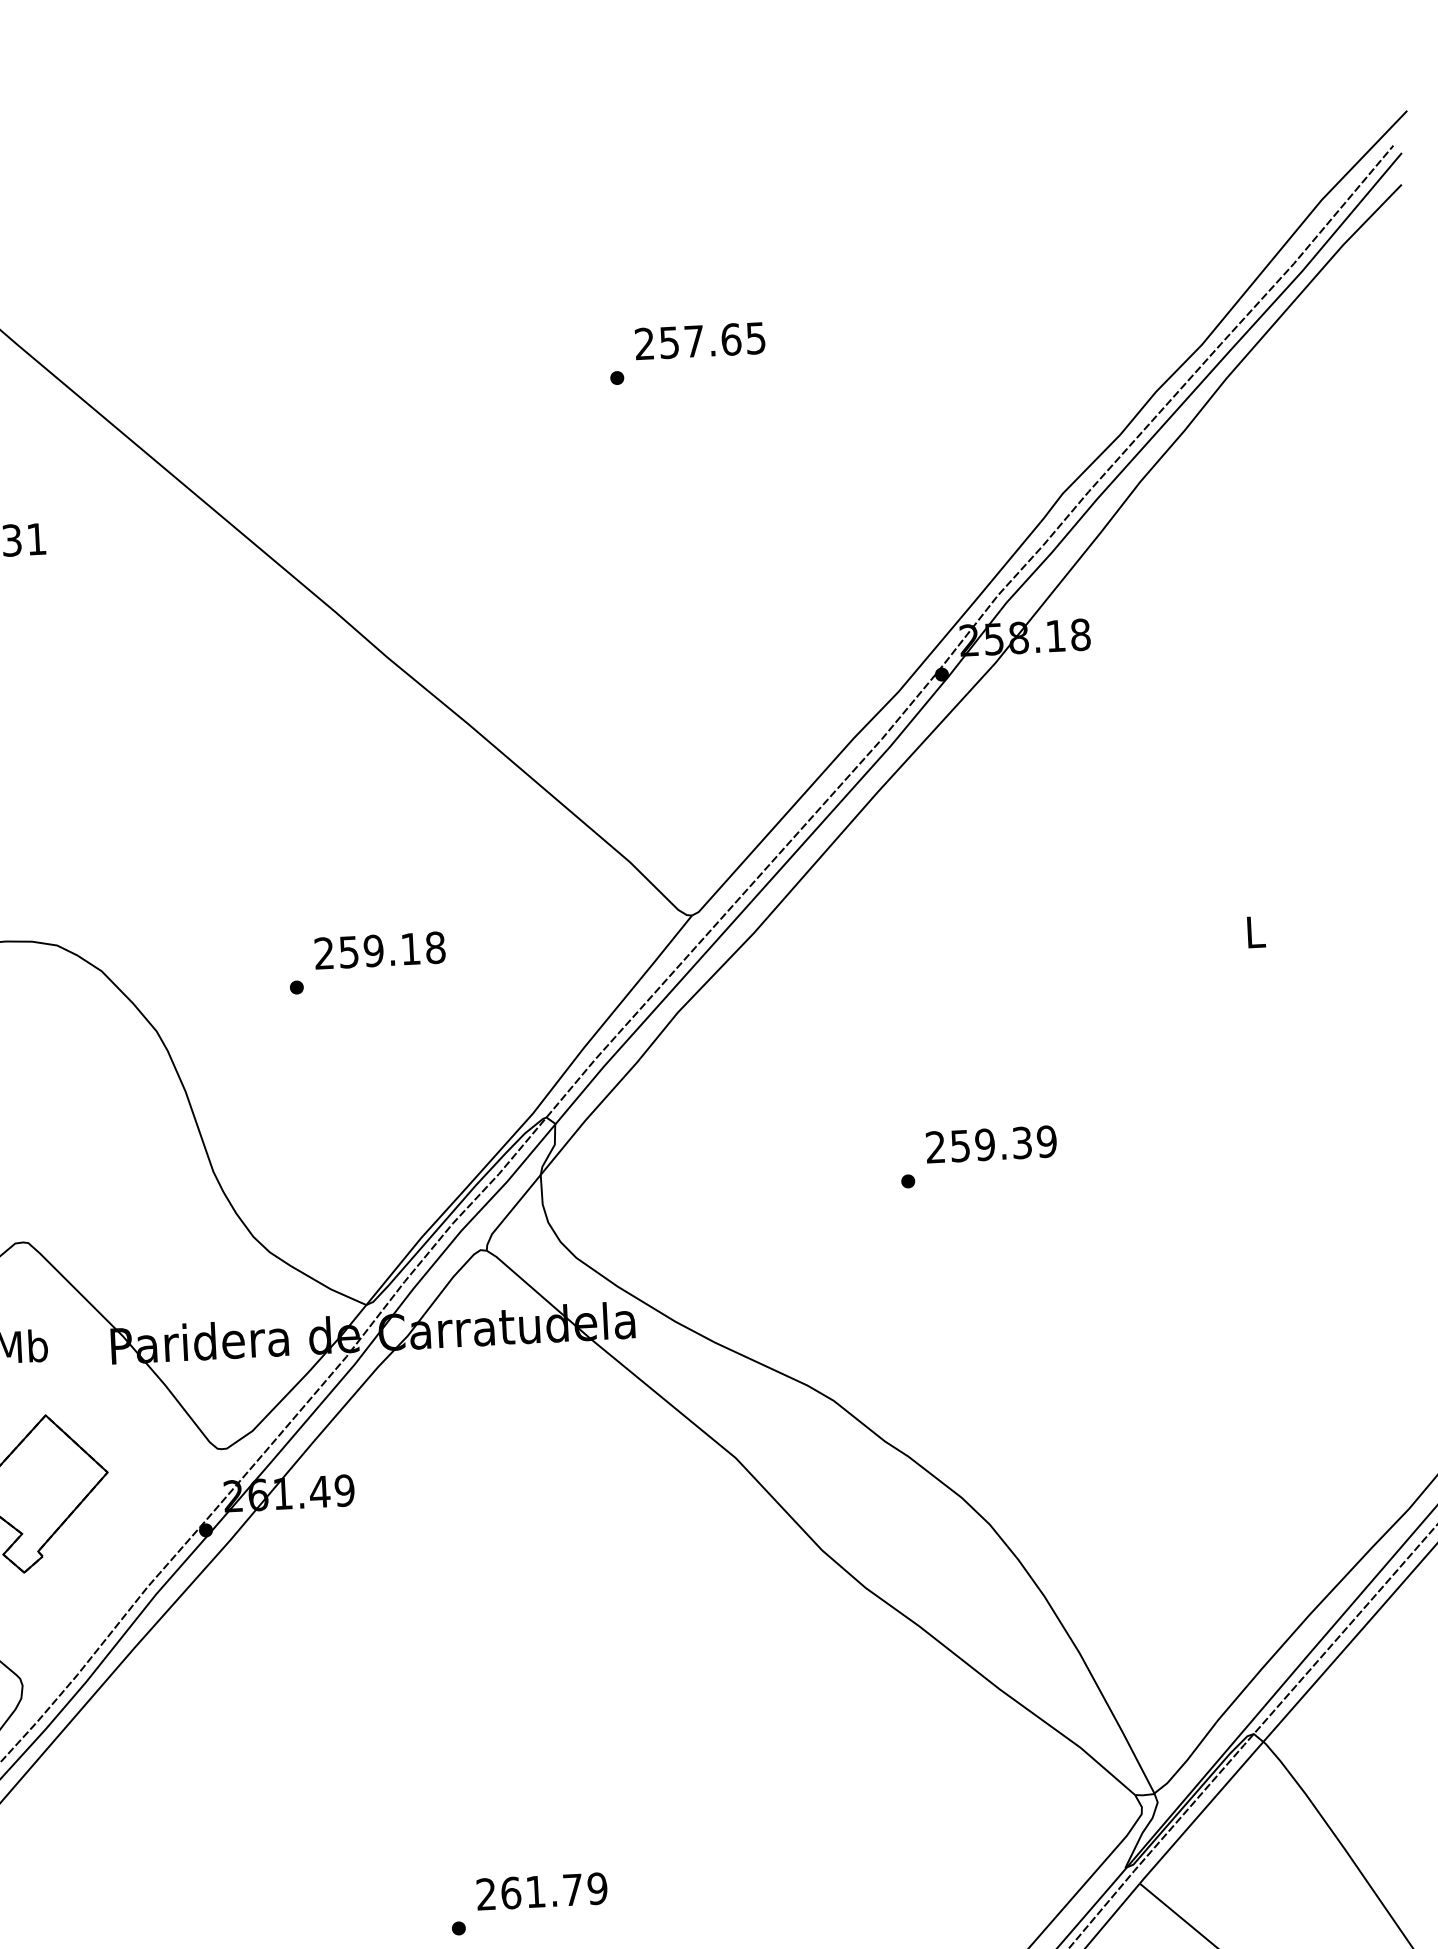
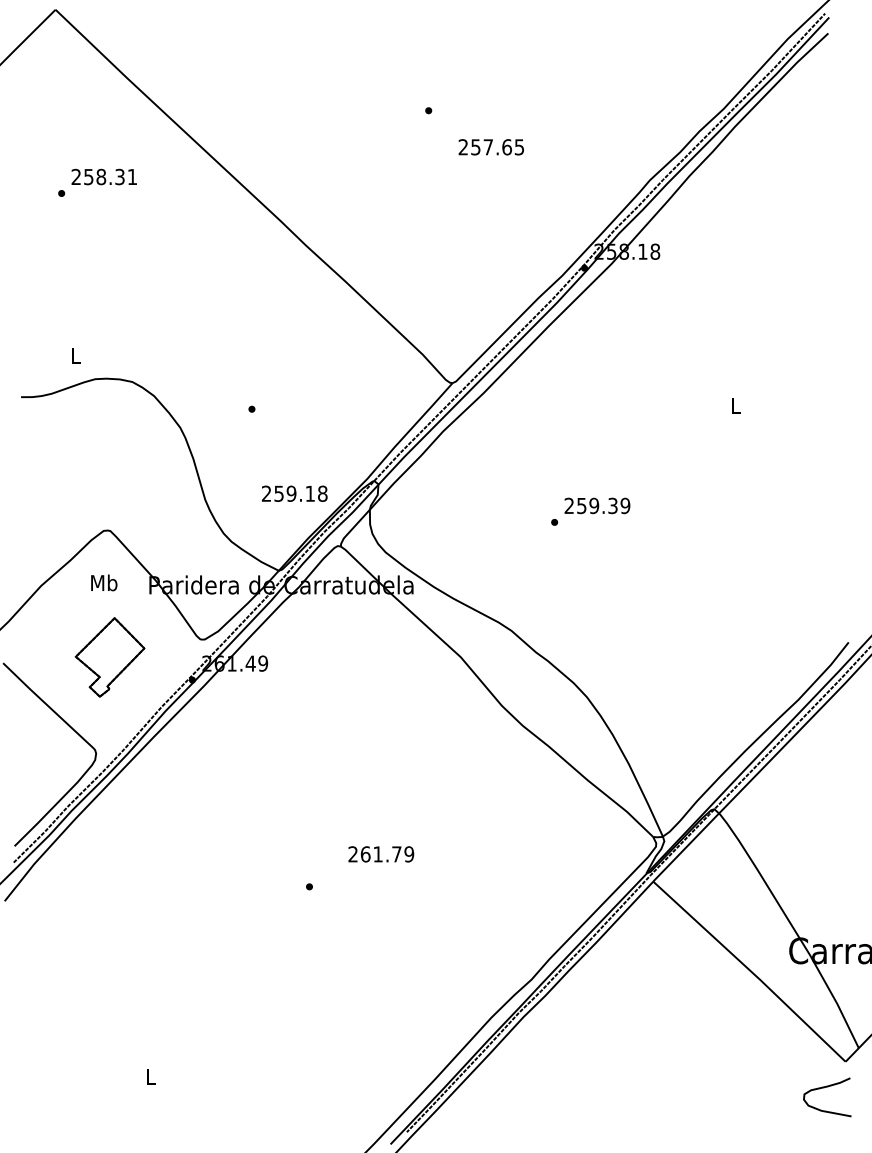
text: (698, 341) -> (490, 147), moved
text: (379, 950) -> (294, 493), moved
text: (542, 1891) -> (381, 854), moved

